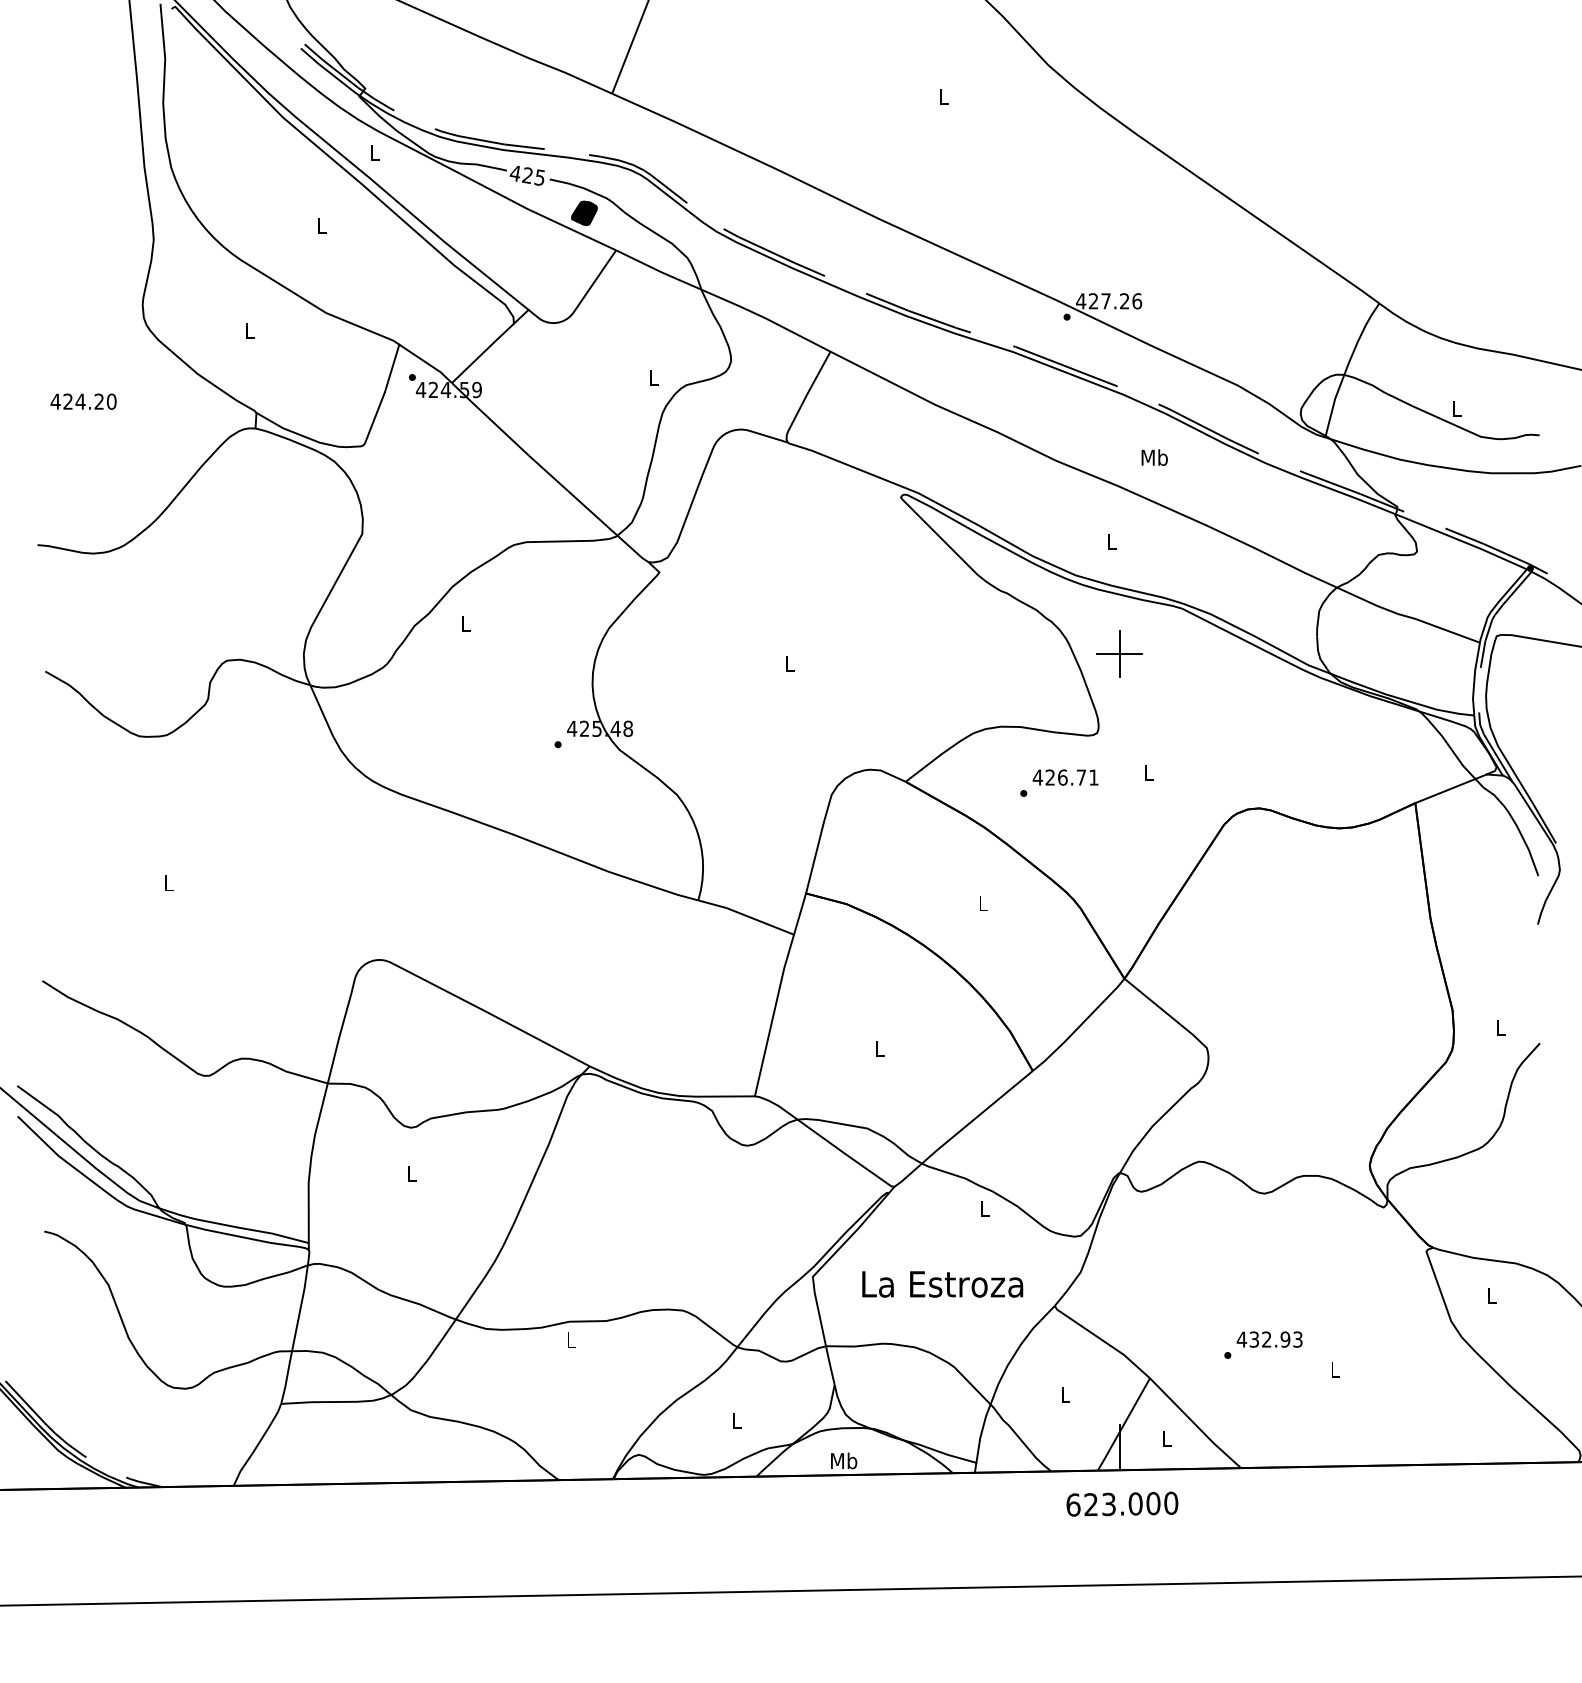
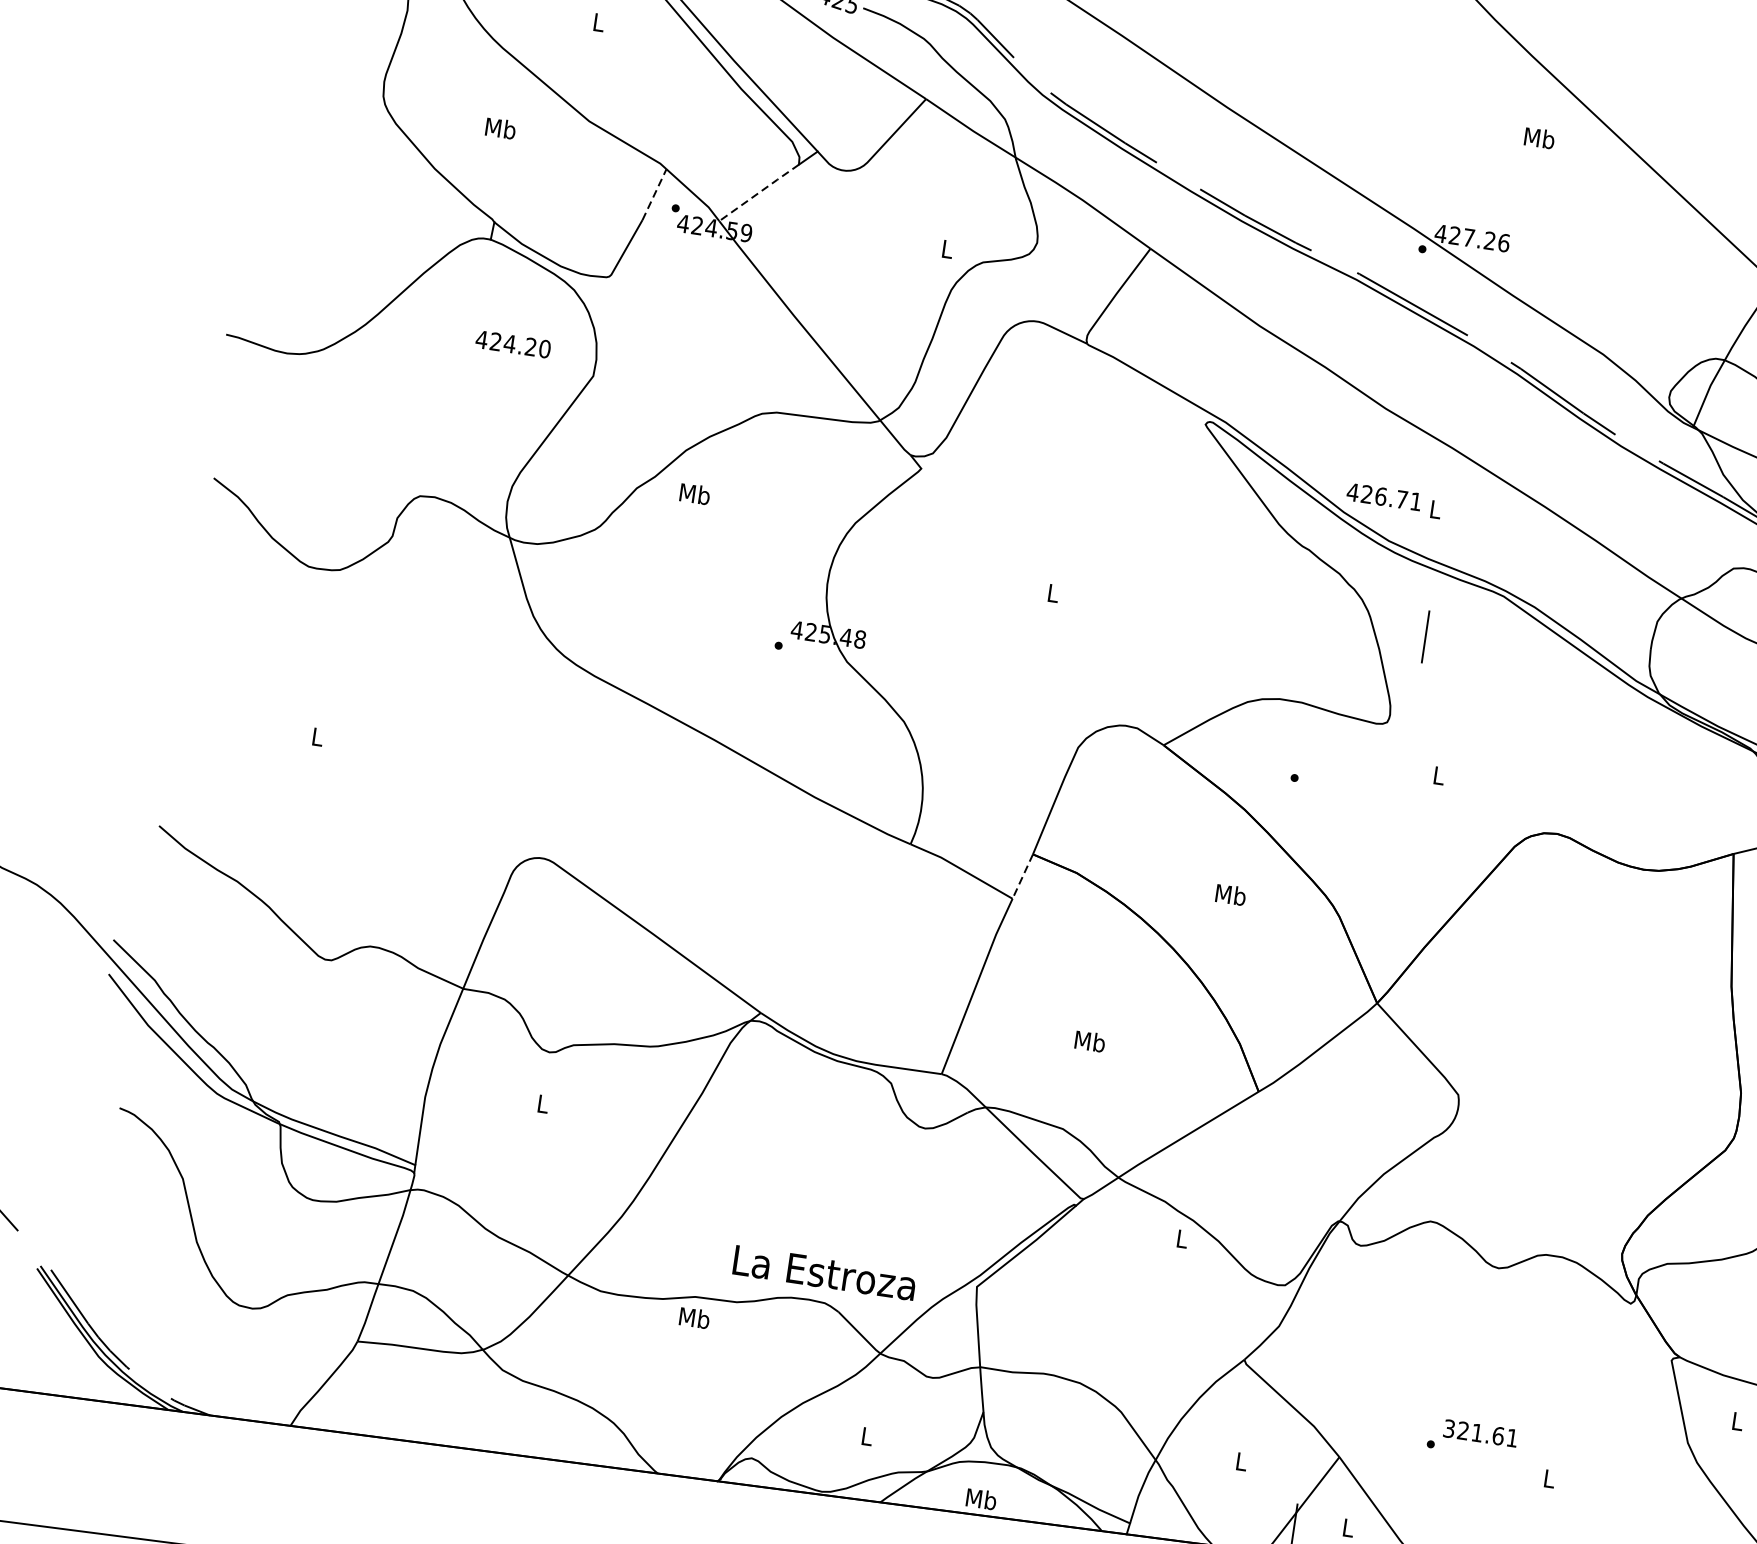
part: (584, 212) -> (896, 51), removed
text: (250, 330) -> (501, 128), L -> Mb
line: (483, 352) -> (759, 192), solid -> dashed
line: (392, 368) -> (654, 194), solid -> dashed
text: (83, 401) -> (513, 344), moved
text: (1154, 457) -> (1539, 138), moved
text: (465, 623) -> (694, 493), L -> Mb
line: (1119, 653) -> (1425, 636), removed
text: (1065, 777) -> (1384, 496), moved
text: (983, 903) -> (1230, 895), L -> Mb
line: (799, 914) -> (1022, 876), solid -> dashed
text: (879, 1048) -> (1089, 1041), L -> Mb
text: (942, 1284) -> (824, 1273), moved
text: (571, 1339) -> (694, 1317), L -> Mb
text: (1269, 1339) -> (1480, 1433), 432.93 -> 321.61

